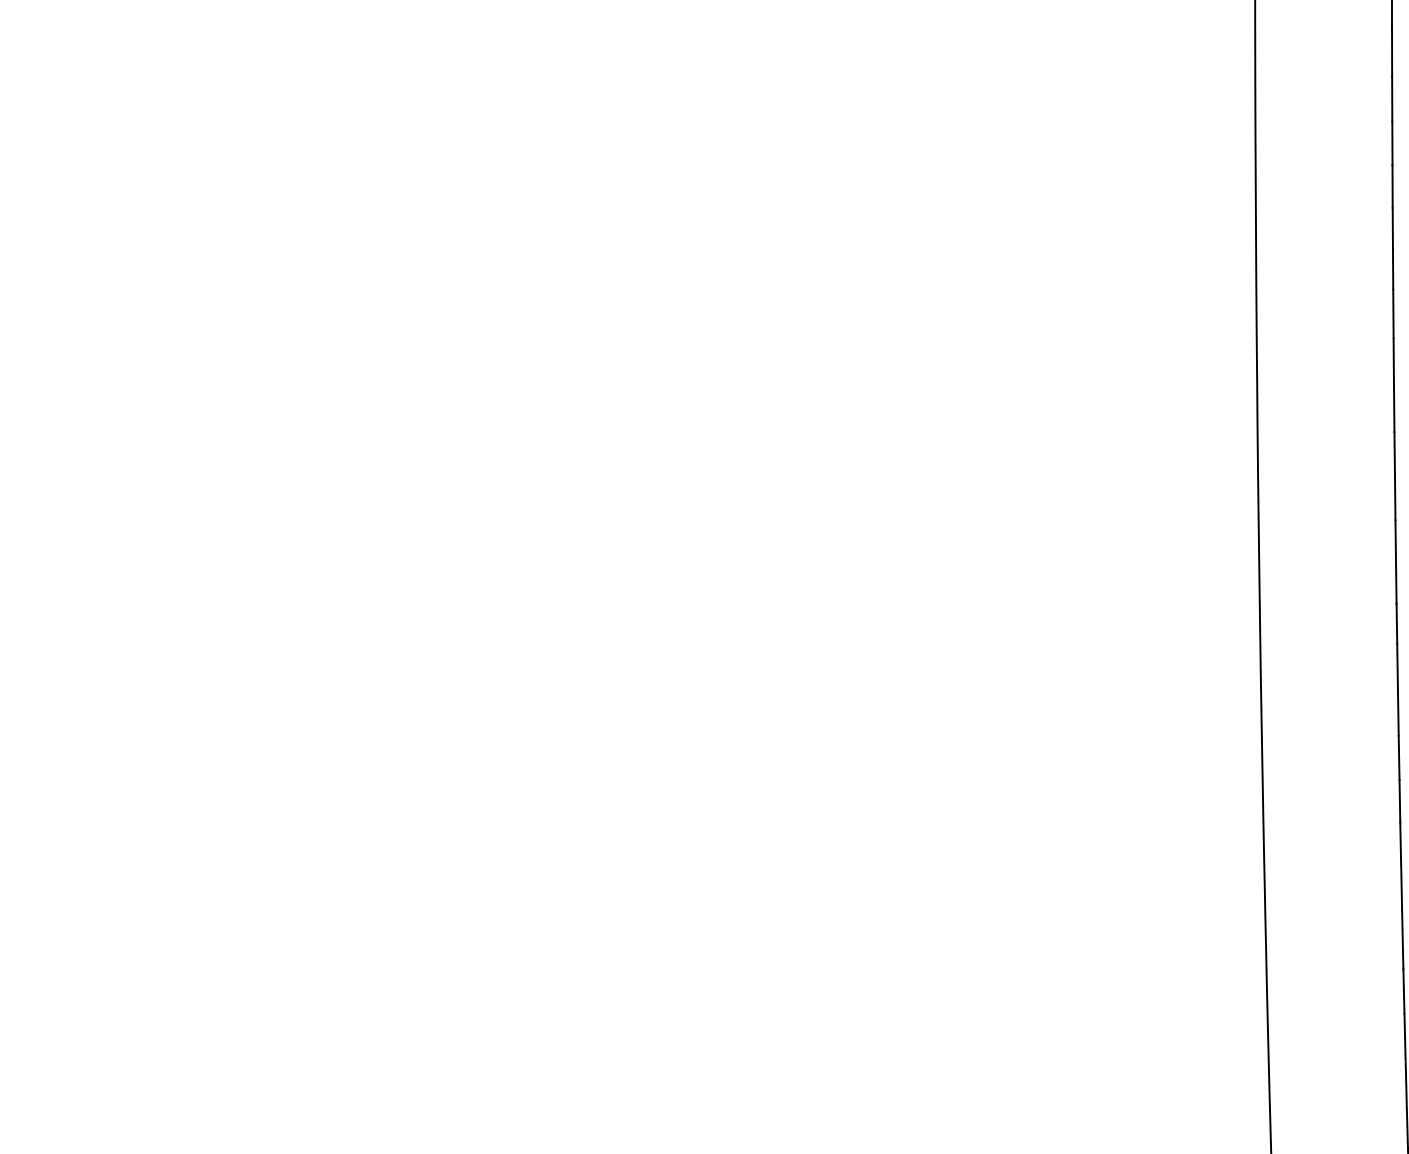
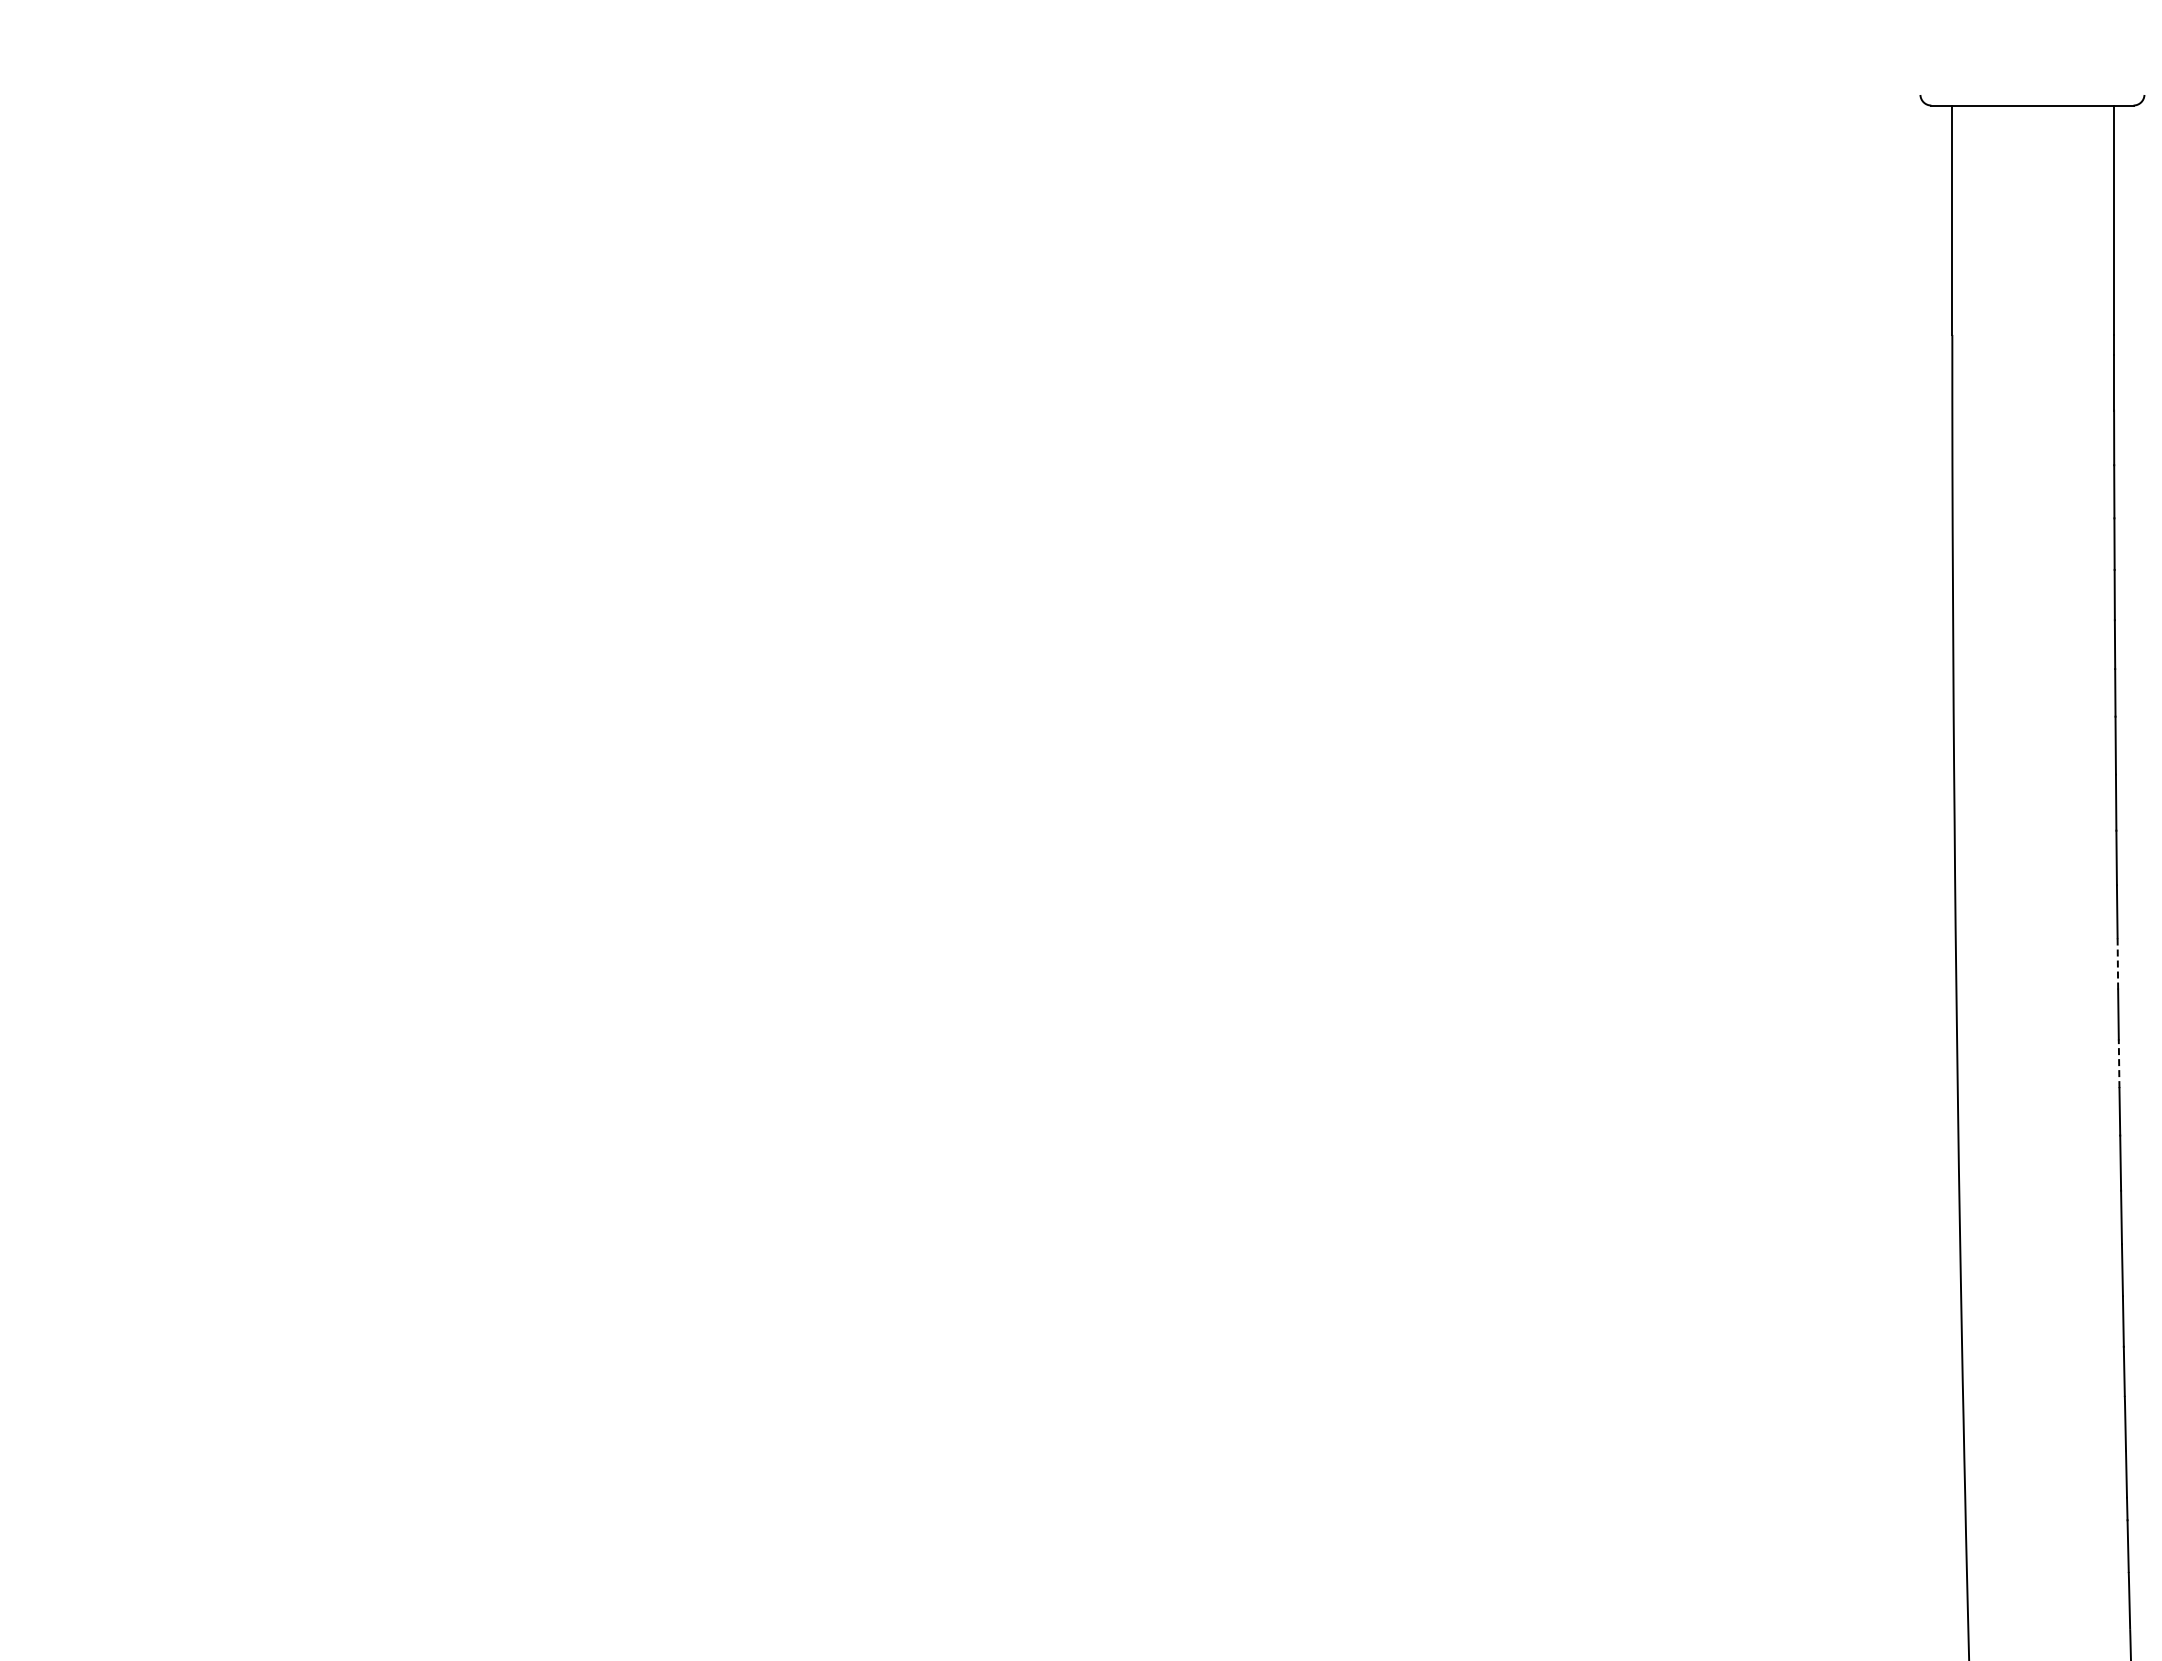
line: (1394, 498) -> (2117, 963), solid -> dashed
line: (1396, 582) -> (2119, 1063), solid -> dashed

